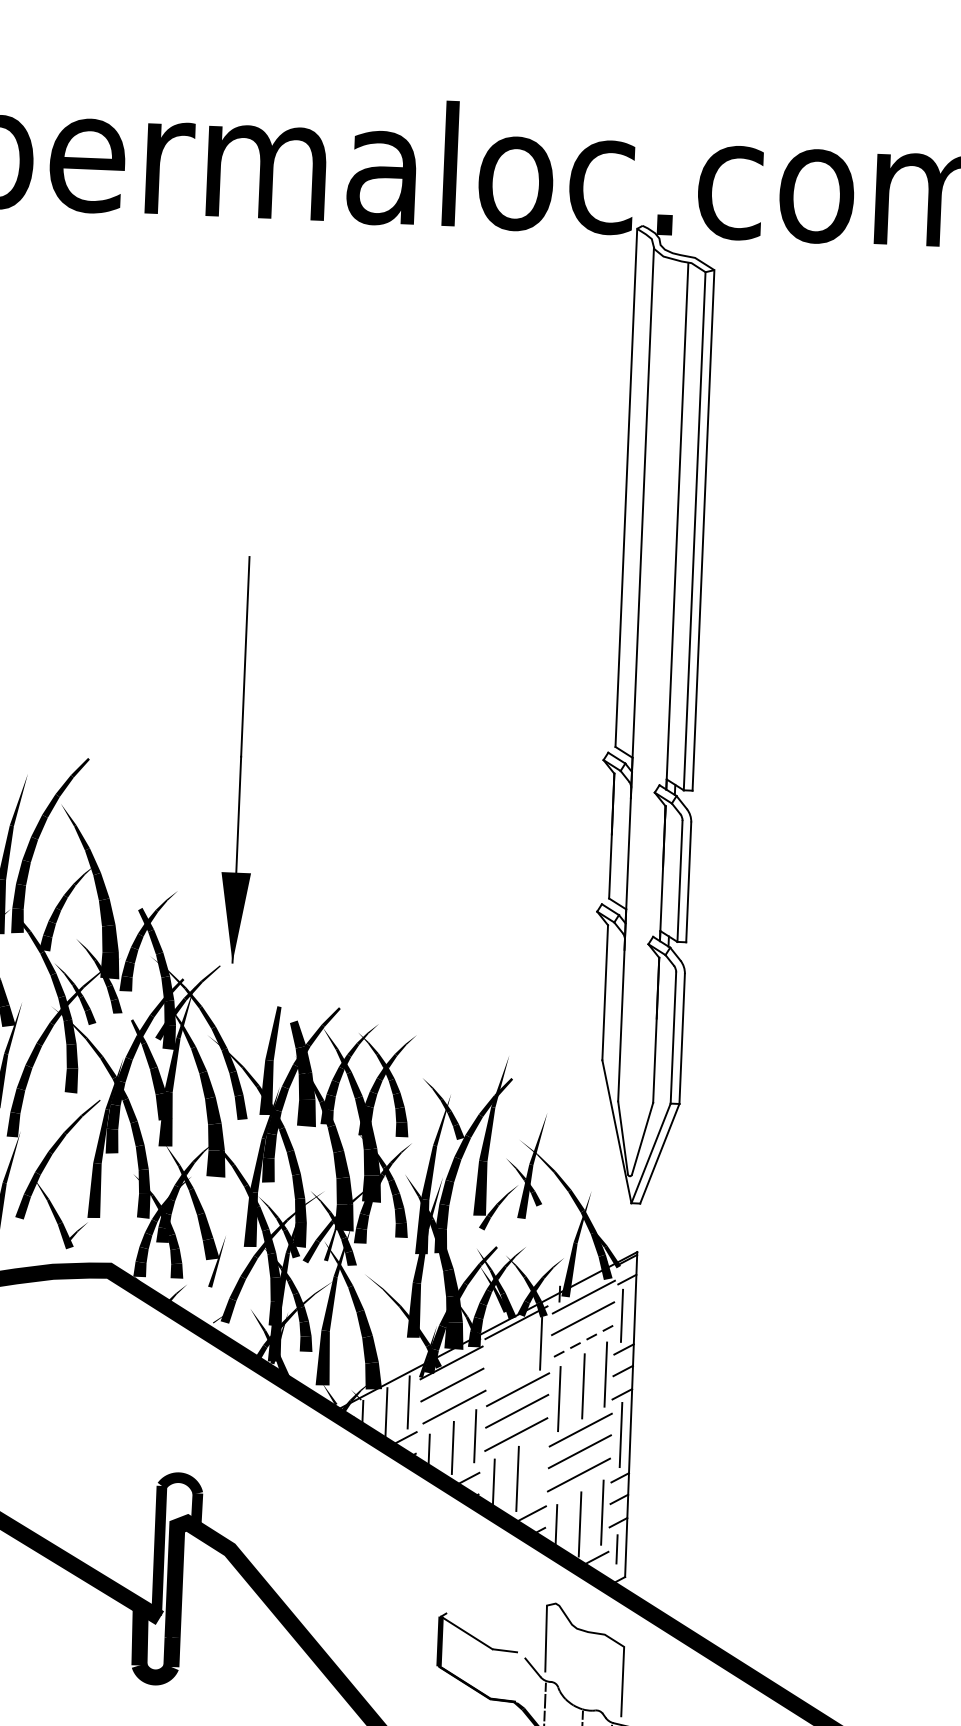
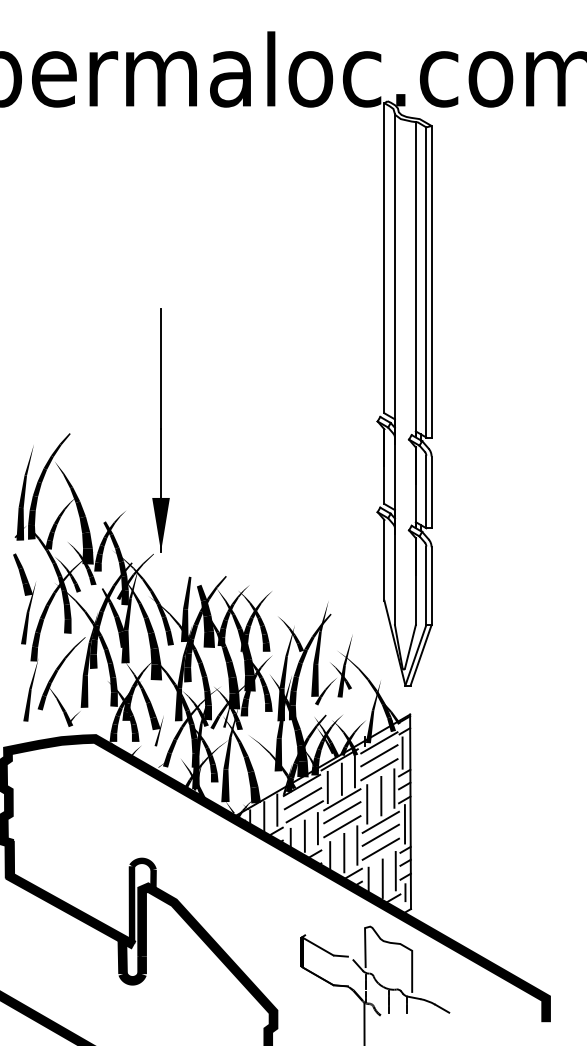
line: (582, 1341) -> (379, 769), dashed -> solid
line: (518, 1354) -> (341, 778), added
line: (494, 1368) -> (327, 787), added
line: (540, 1467) -> (357, 845), added

